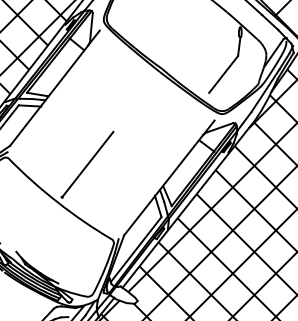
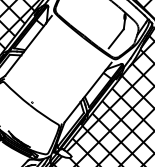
line: (87, 164) -> (45, 85), removed

